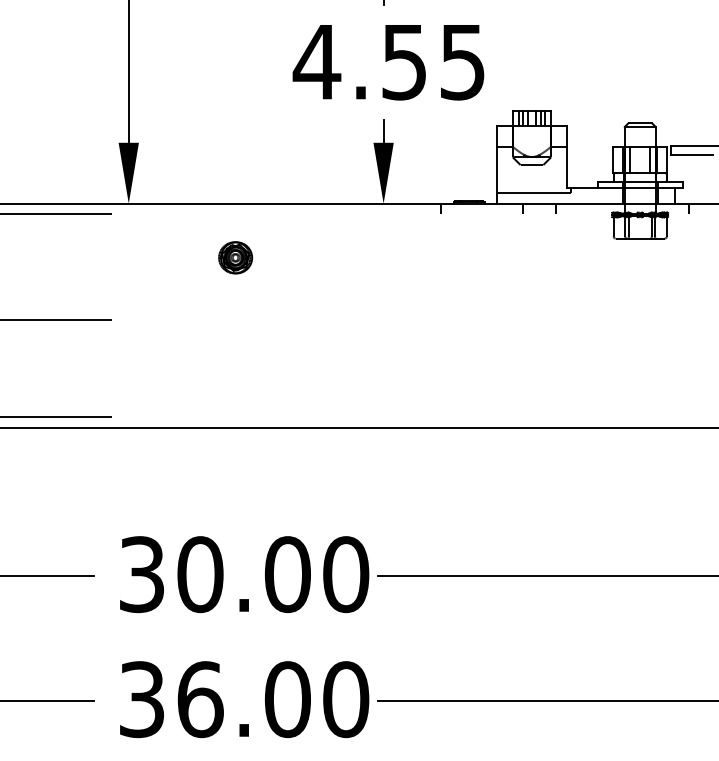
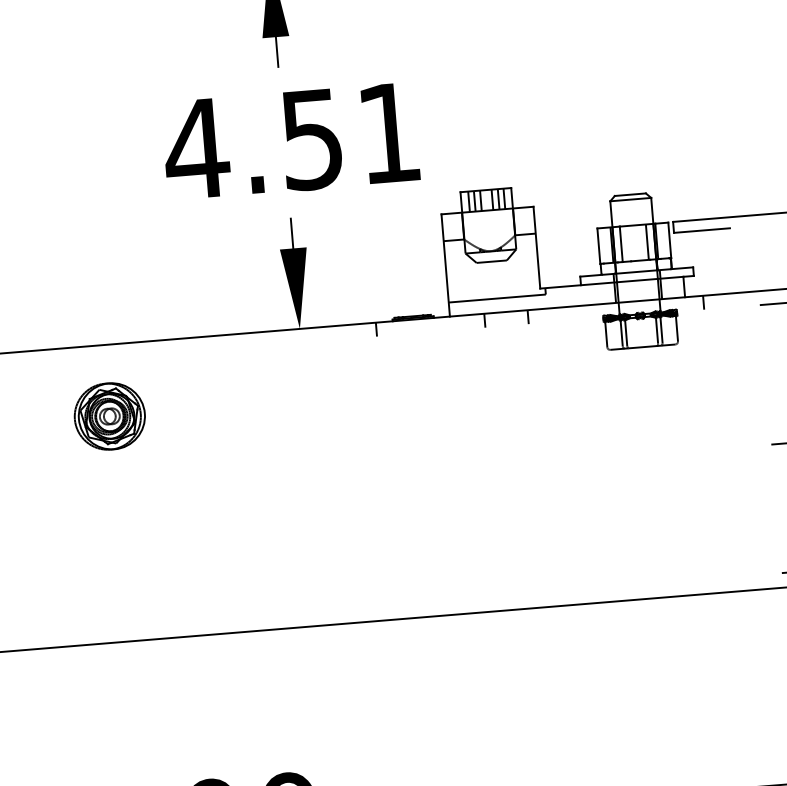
text: (462, 62) -> (388, 133), 4.55 -> 4.51
part: (235, 257) -> (109, 416), size x1.6

